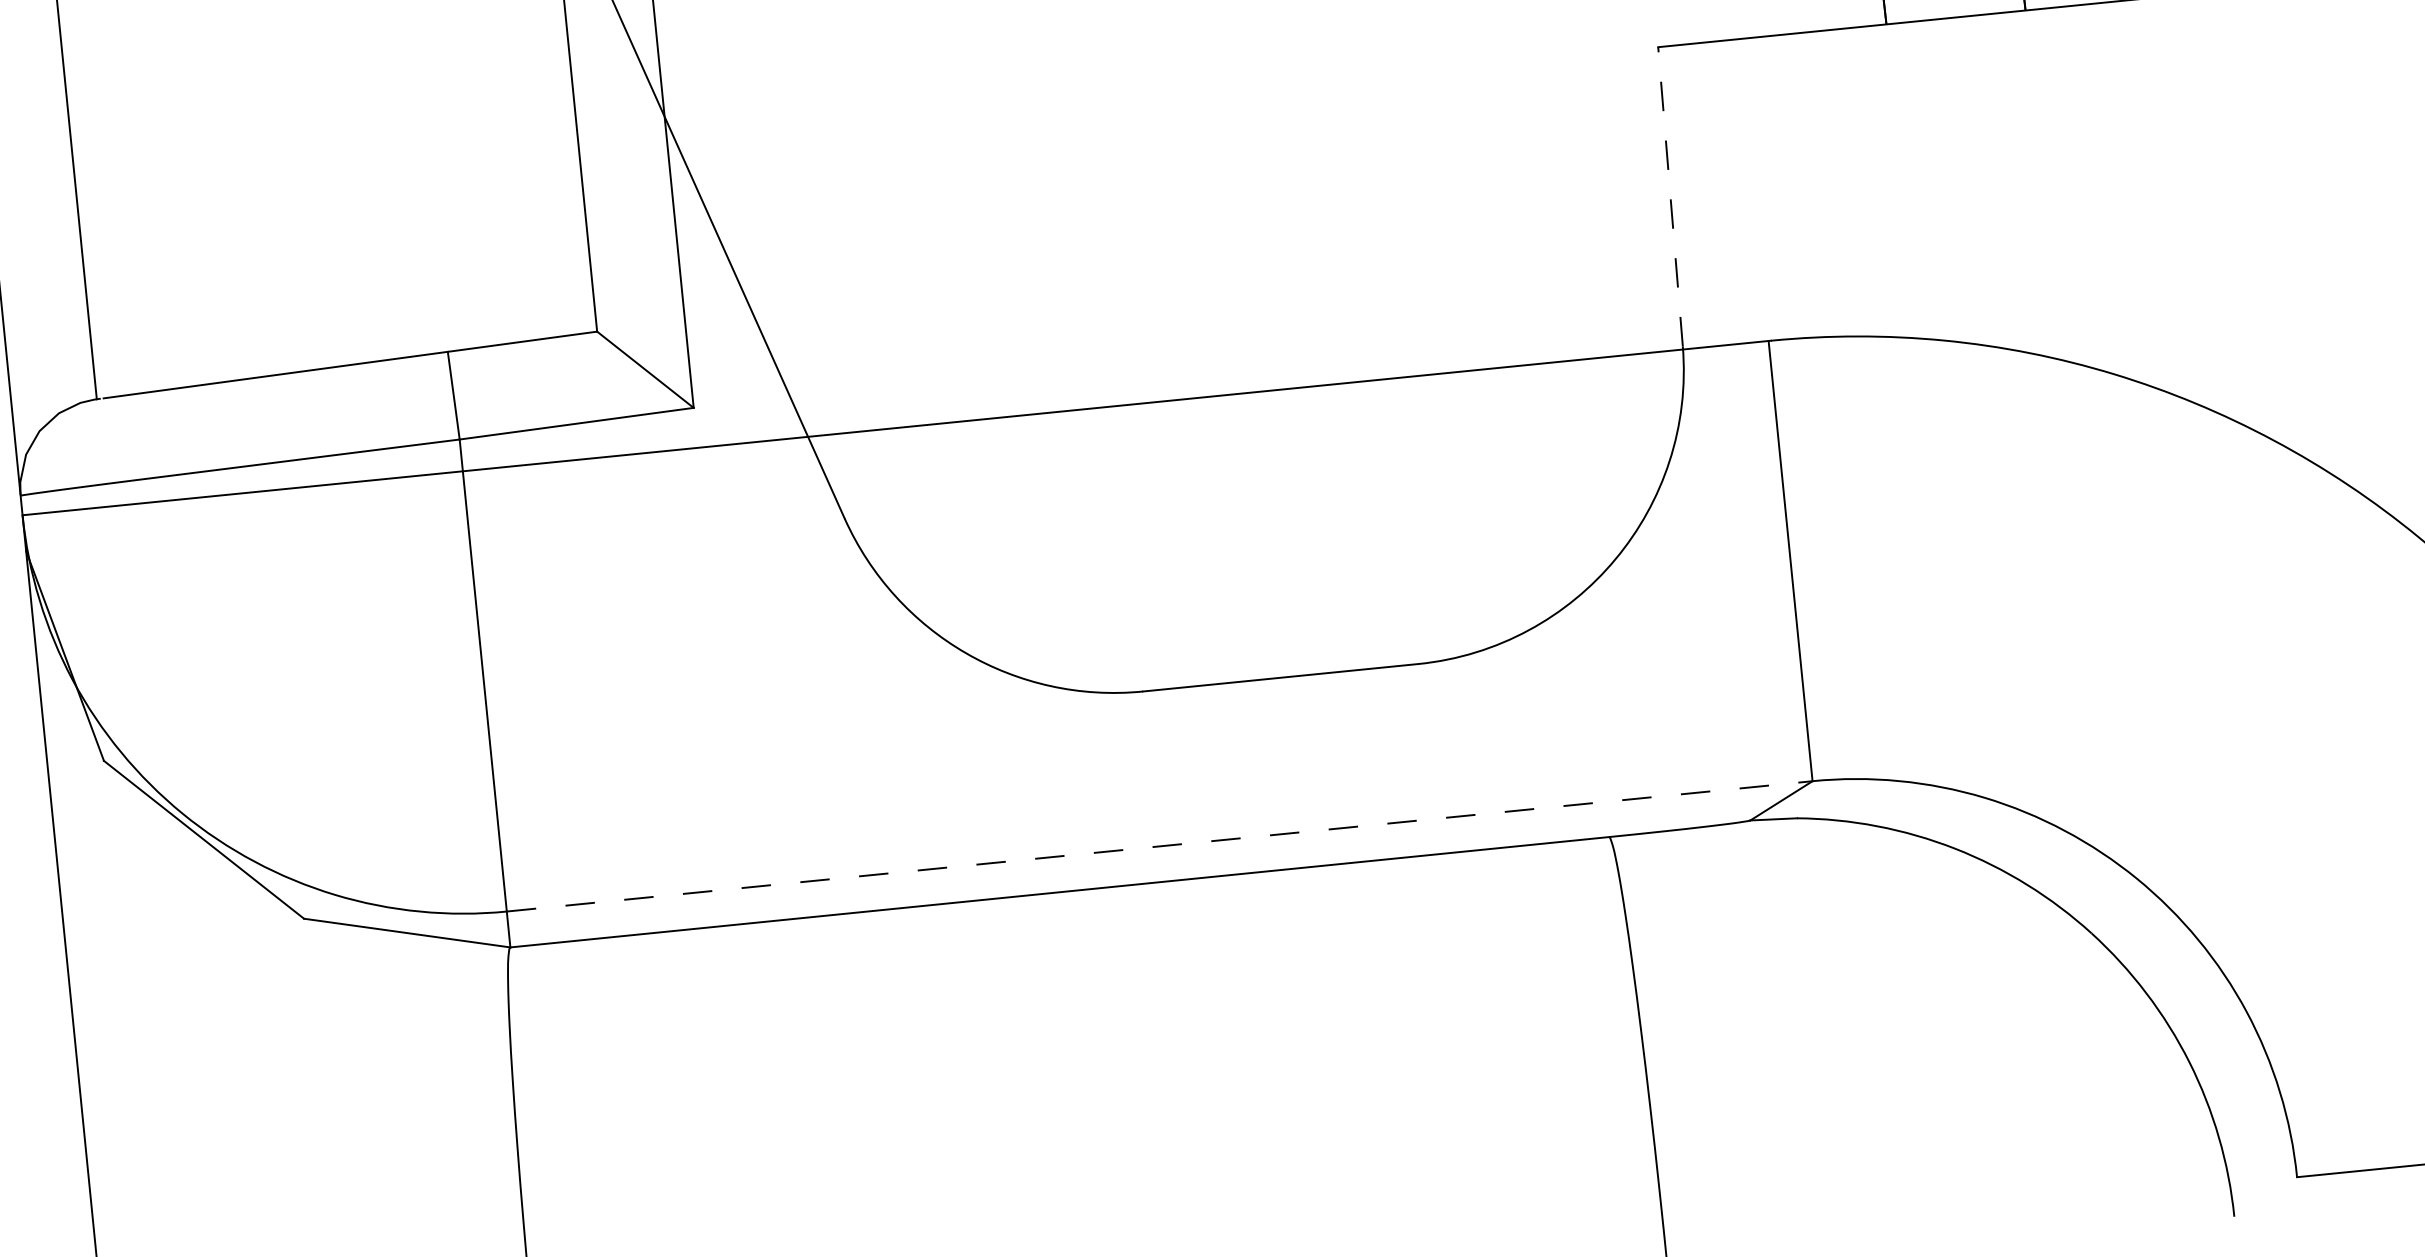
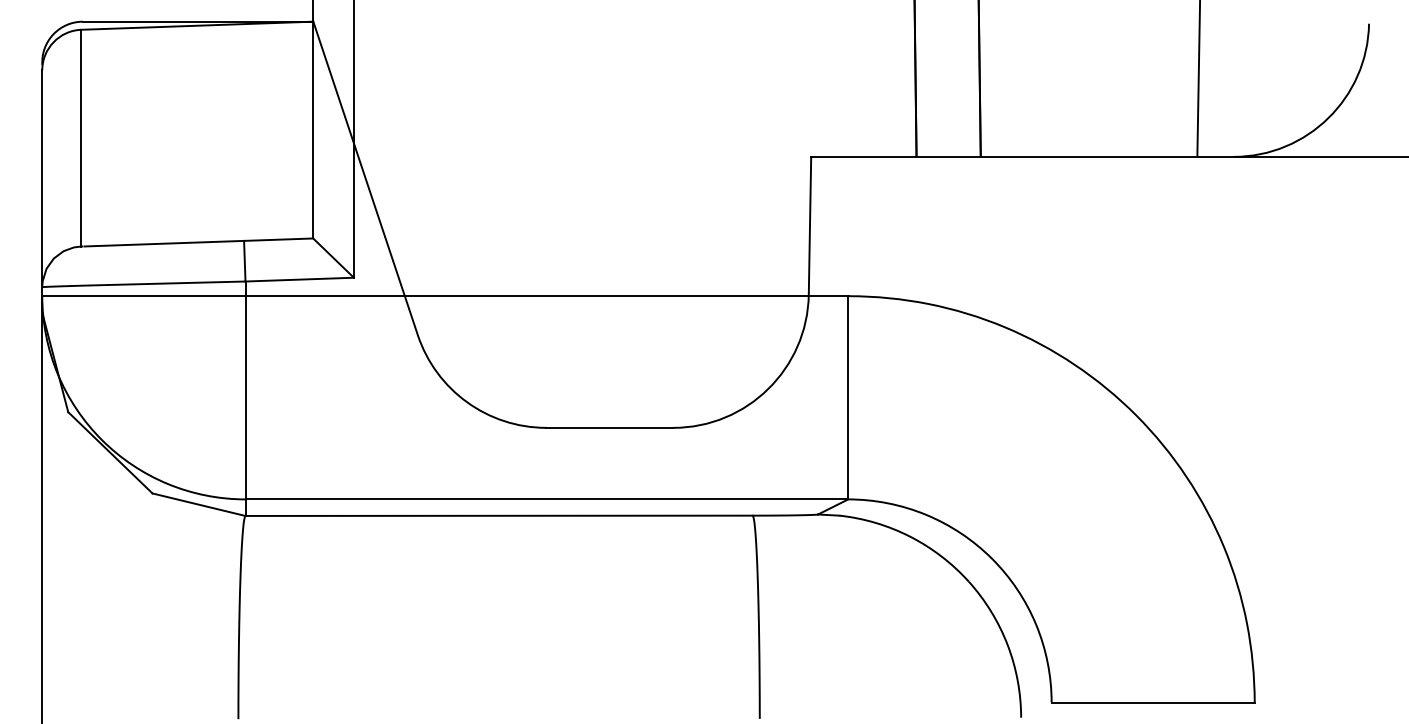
line: (1671, 195) -> (810, 225), dashed -> solid
line: (1161, 846) -> (547, 499), dashed -> solid

